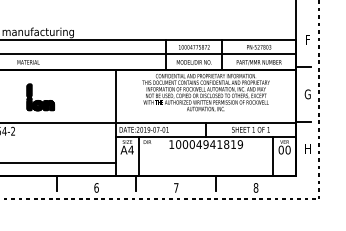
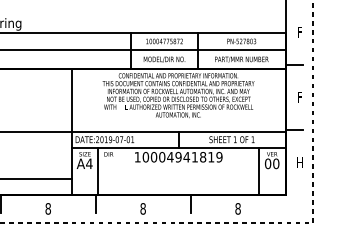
text: (307, 94) -> (299, 97), G -> F
text: (96, 187) -> (48, 208), 6 -> 8
text: (176, 187) -> (143, 208), 7 -> 8

